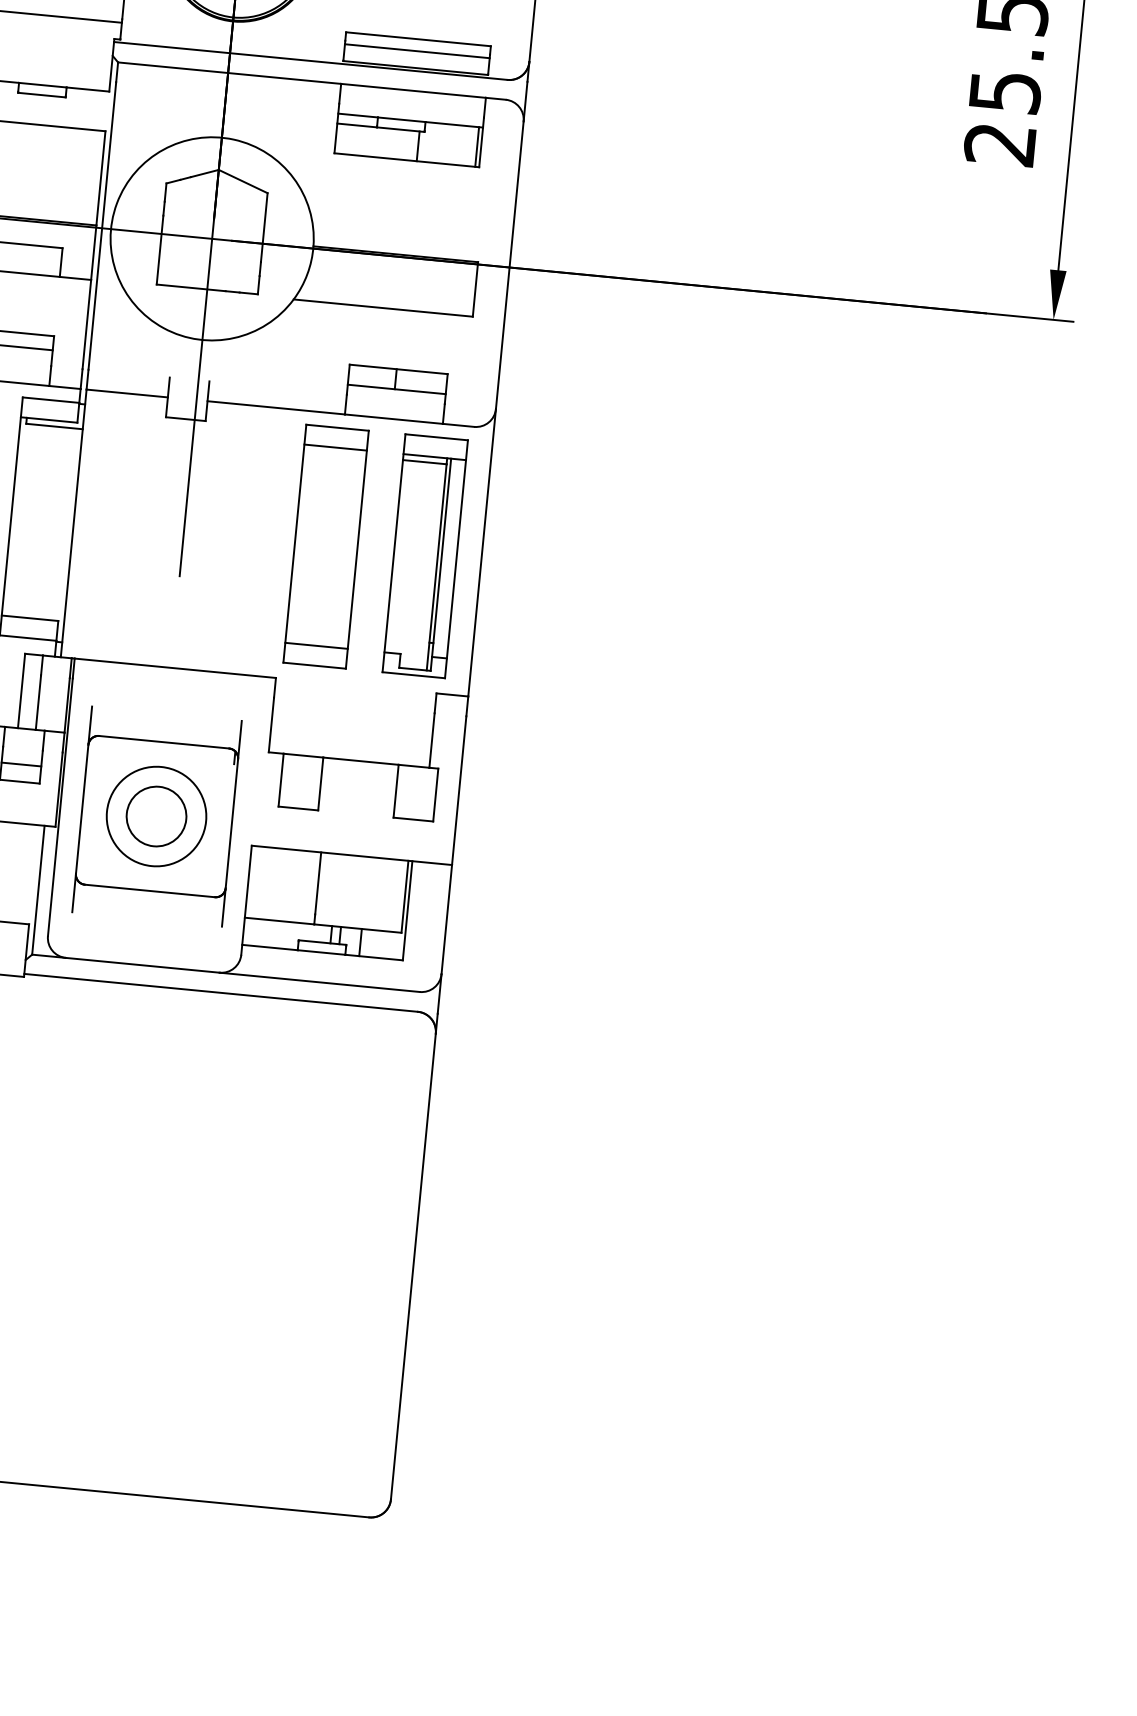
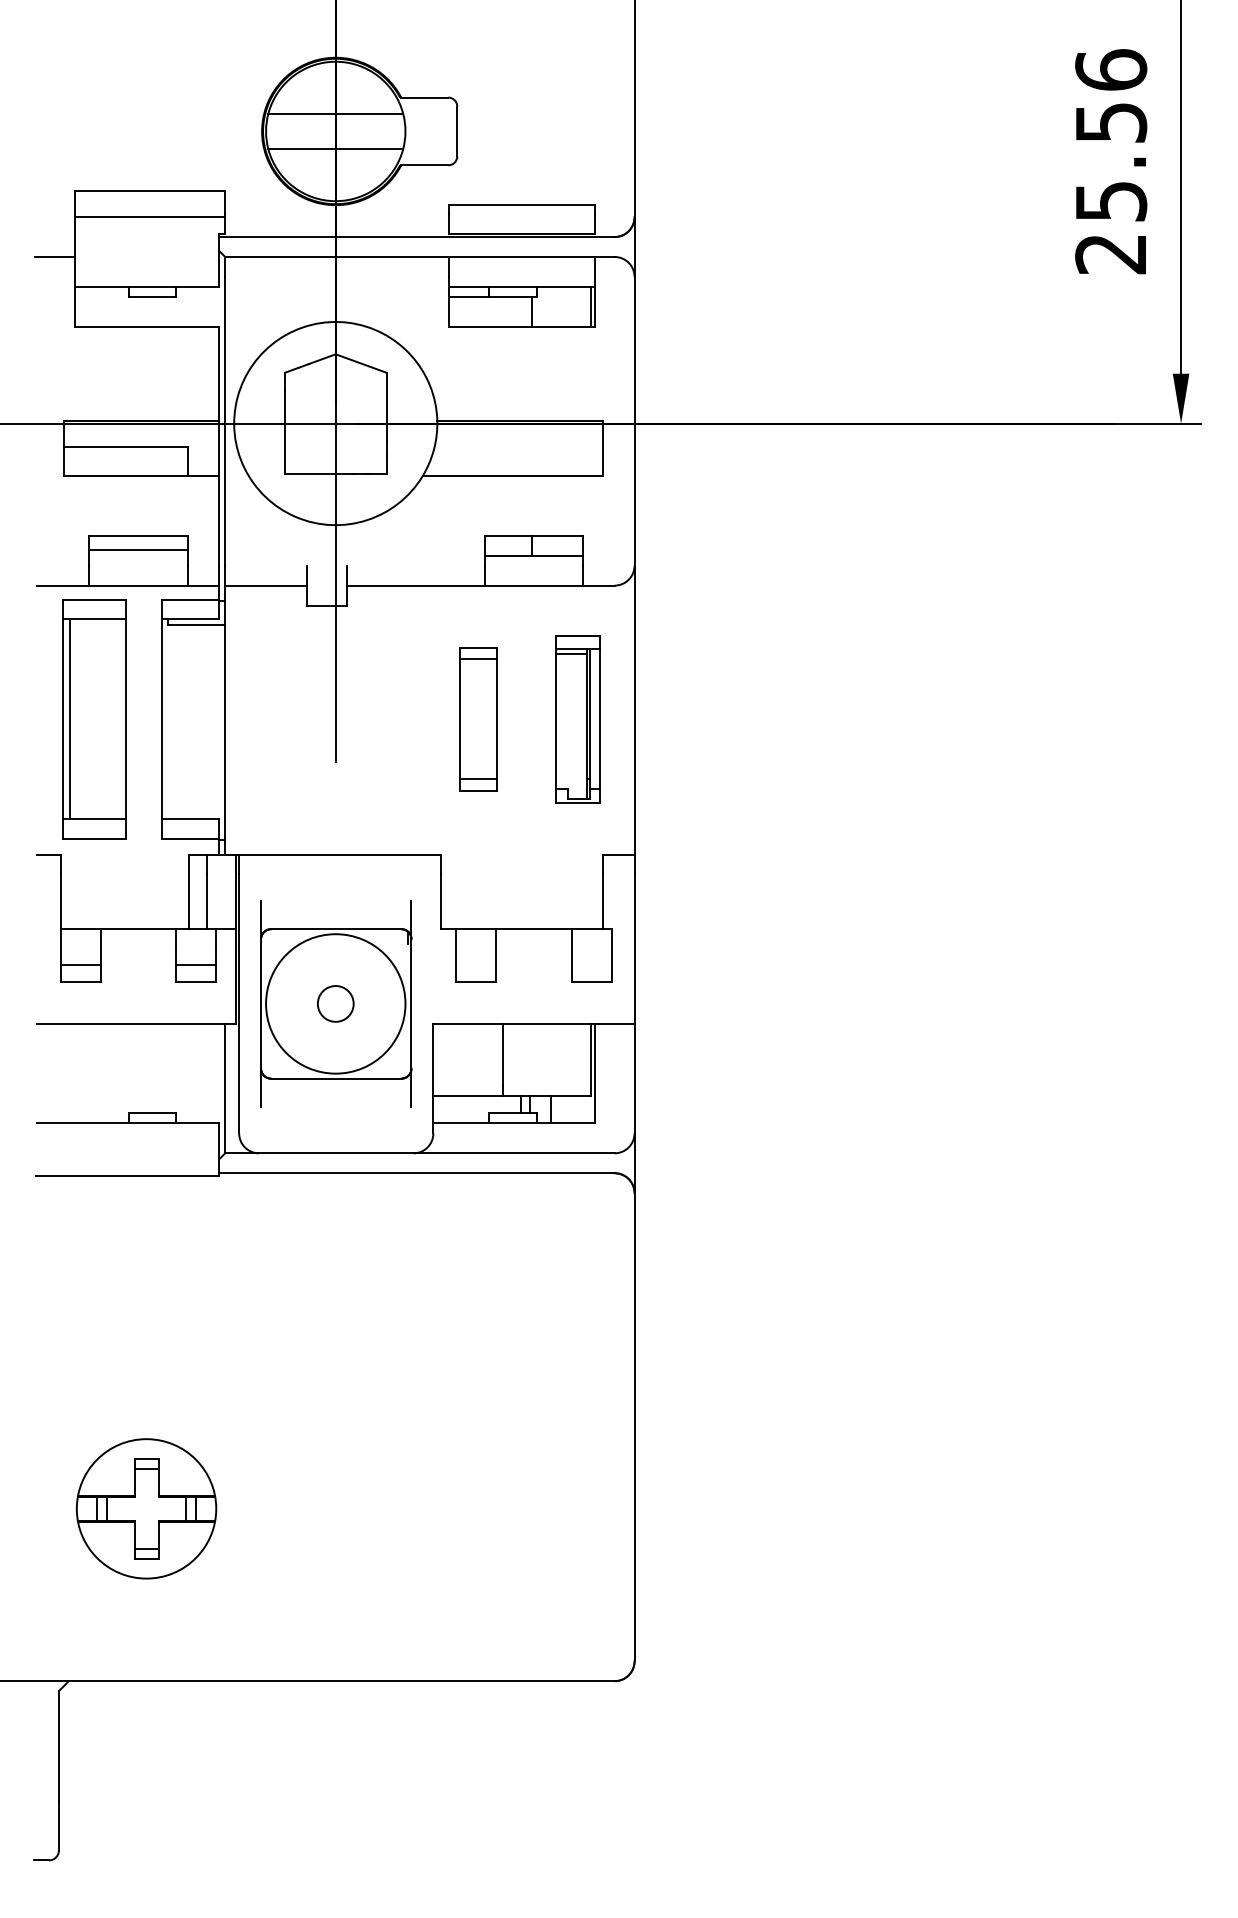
line: (416, 51) -> (521, 217), removed
part: (325, 547) -> (478, 719), size x0.6
part: (425, 556) -> (578, 719), size x0.7
circle: (156, 816) -> (335, 1003), size x0.6
circle: (156, 816) -> (335, 1003), size x1.4

